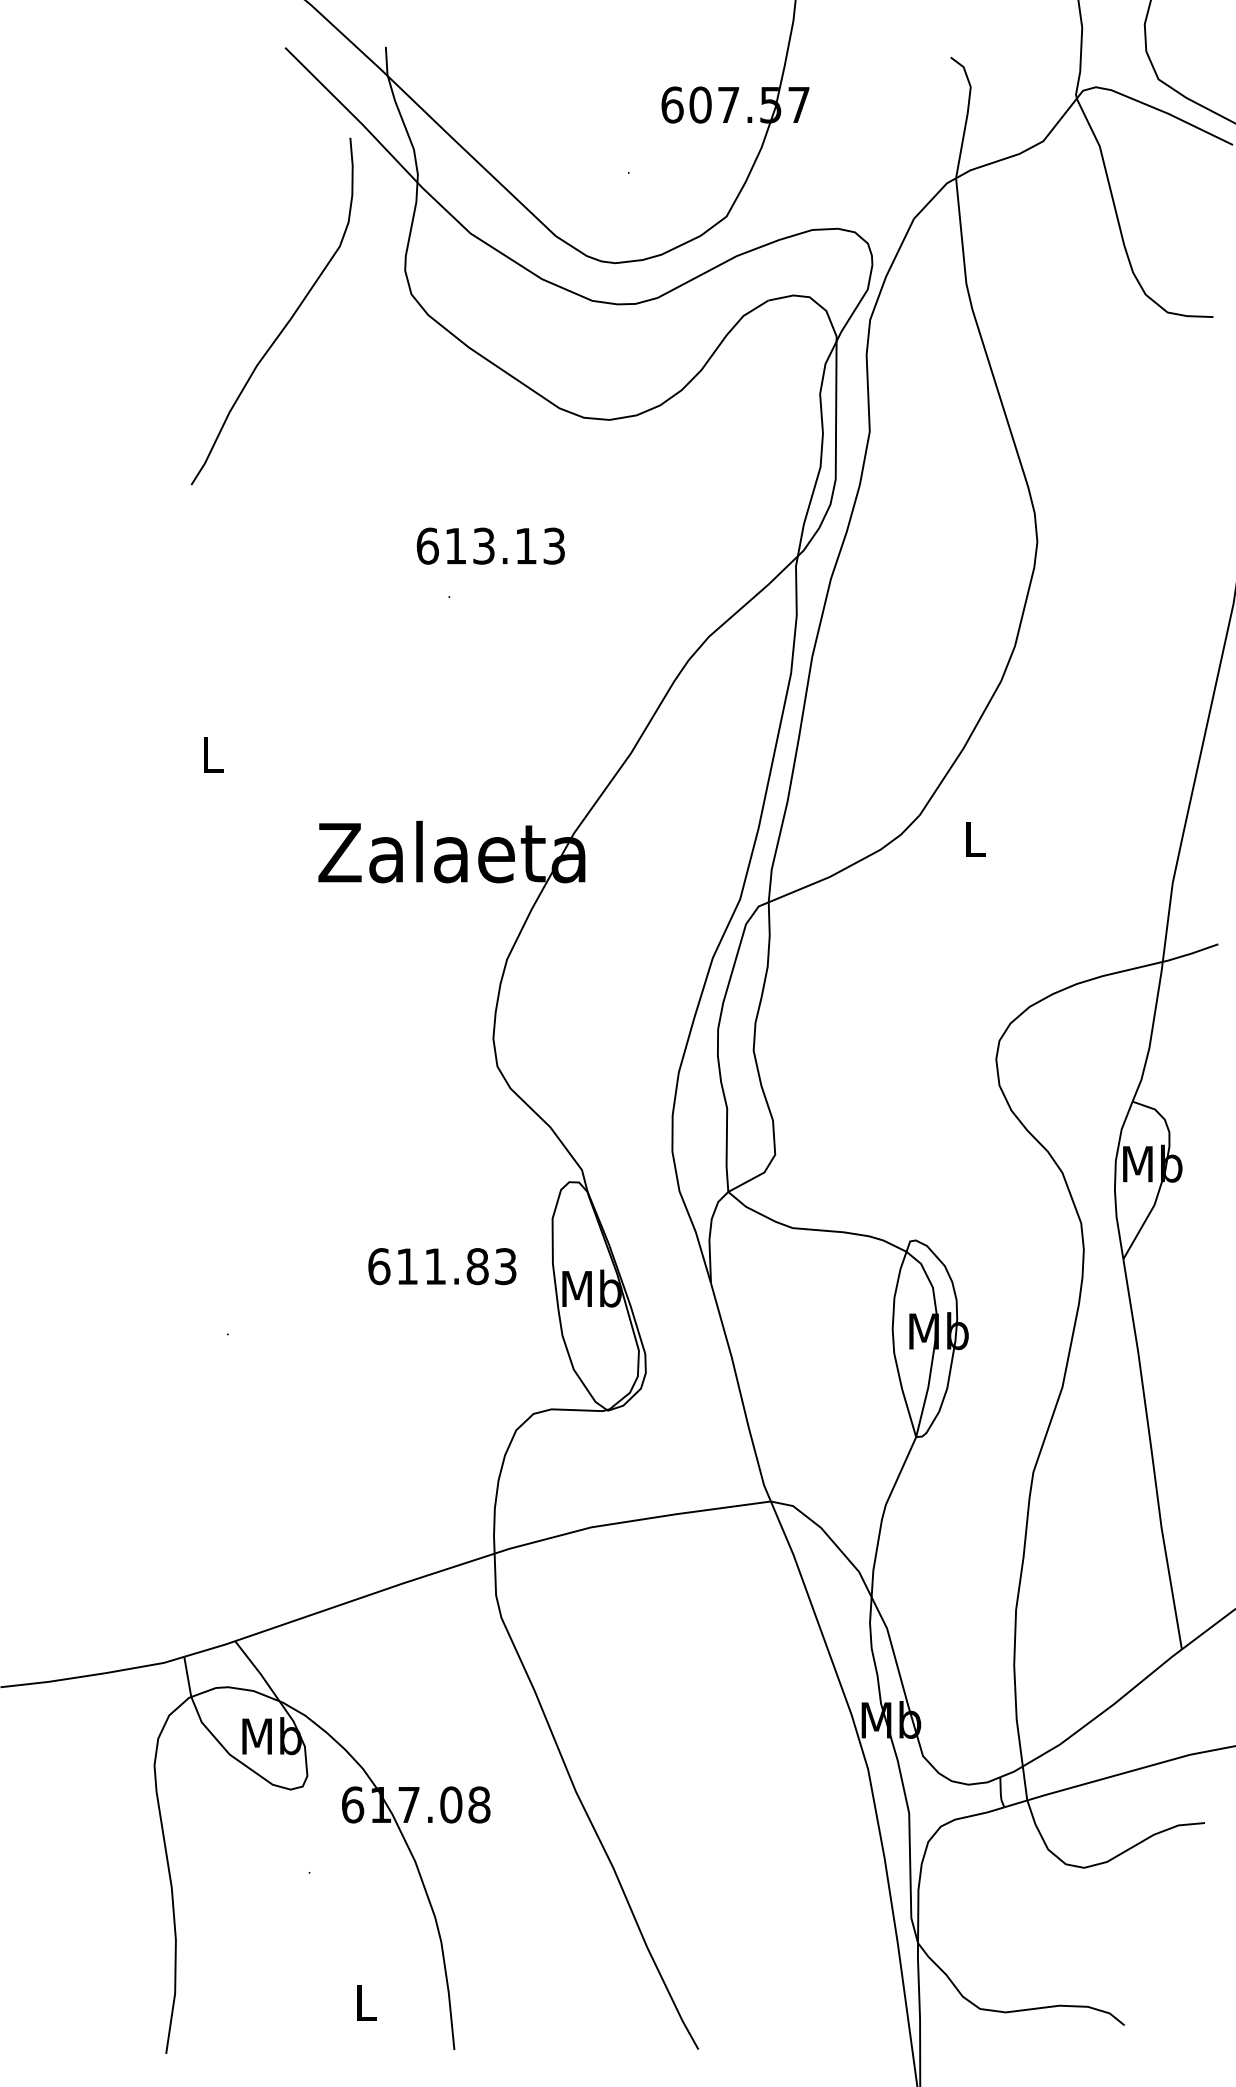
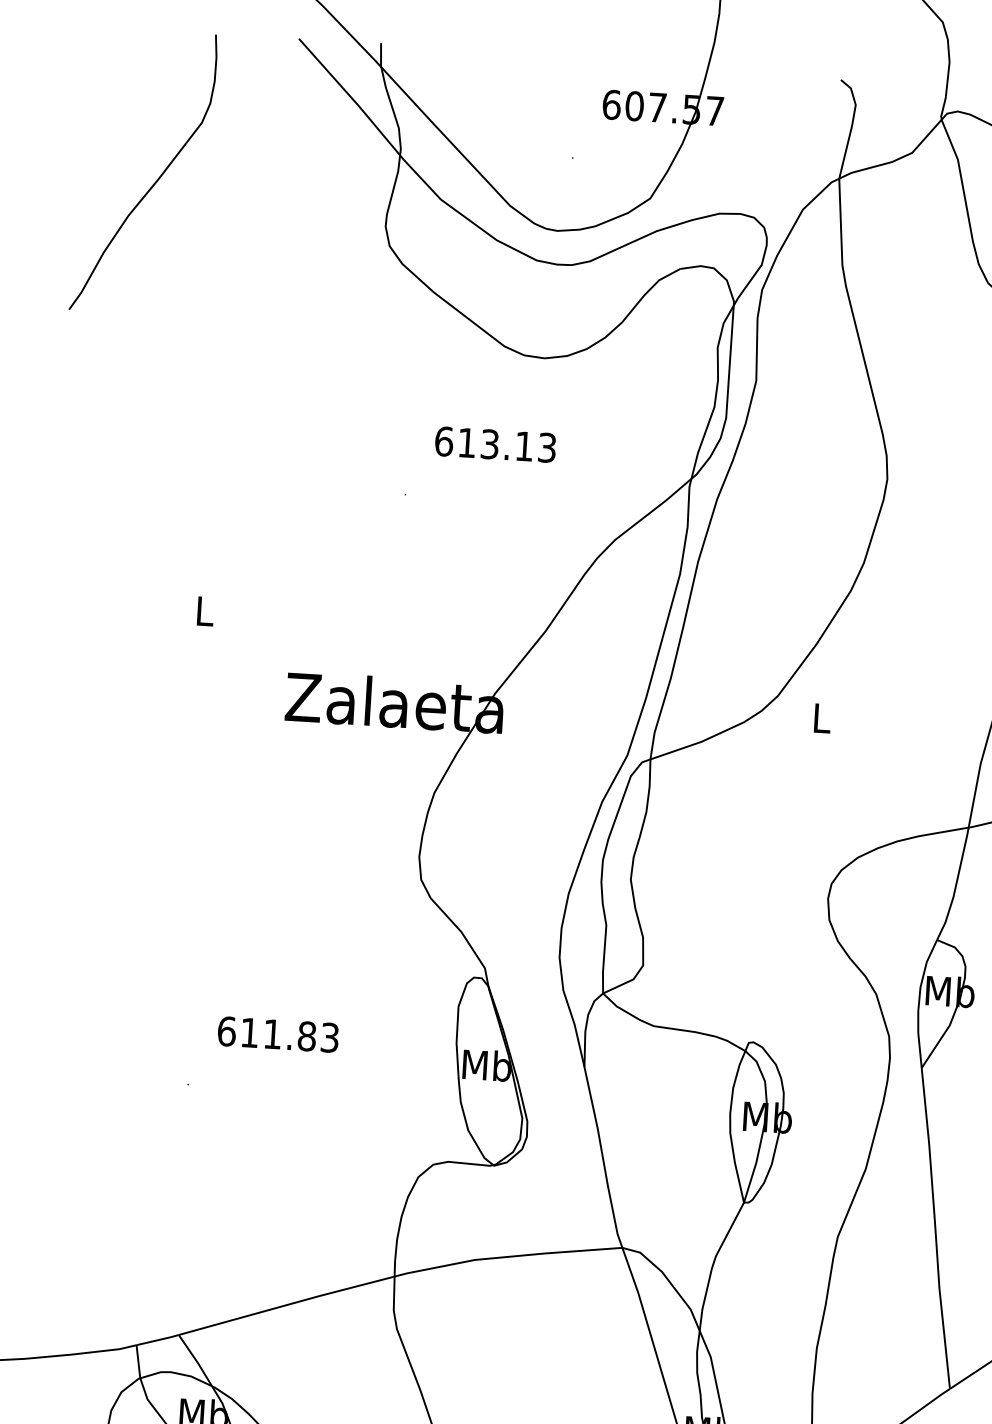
curve: (287, 321) -> (155, 181), moved
text: (490, 545) -> (495, 444), moved
text: (442, 1266) -> (278, 1034), moved

